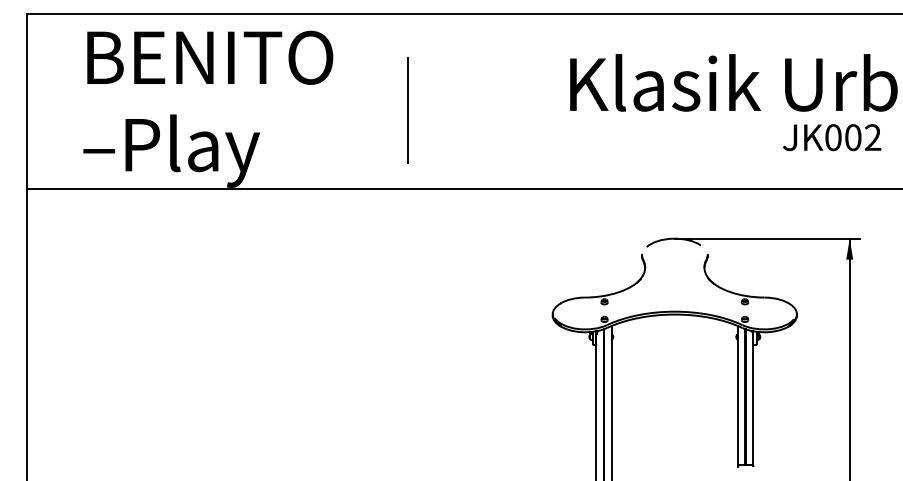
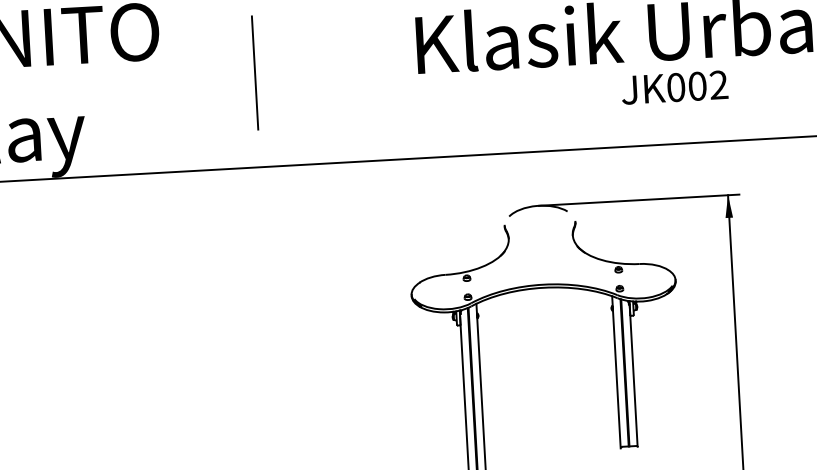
line: (407, 110) -> (254, 72), moved
text: (832, 137) -> (675, 87), moved

